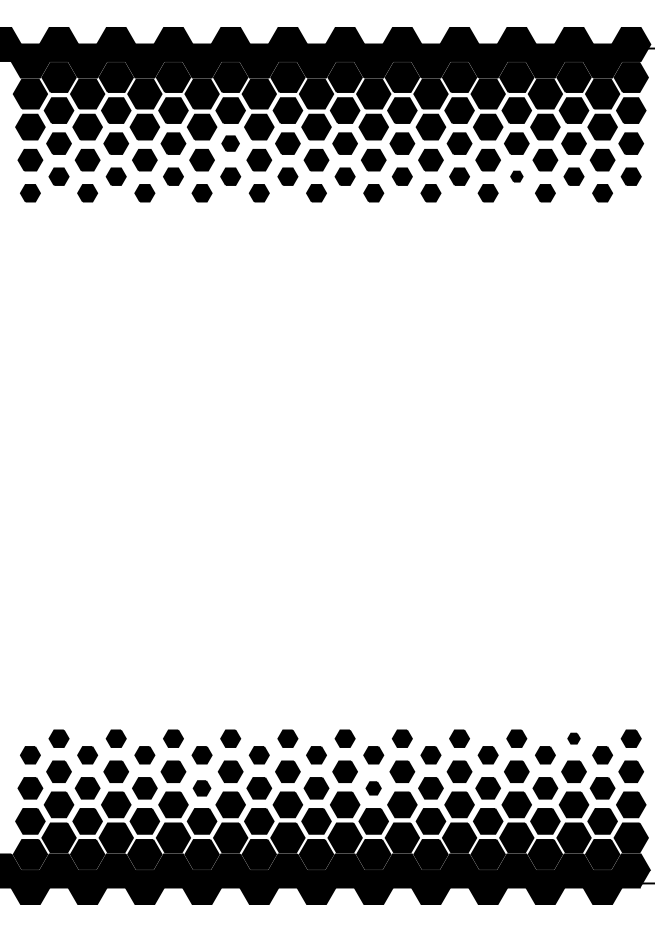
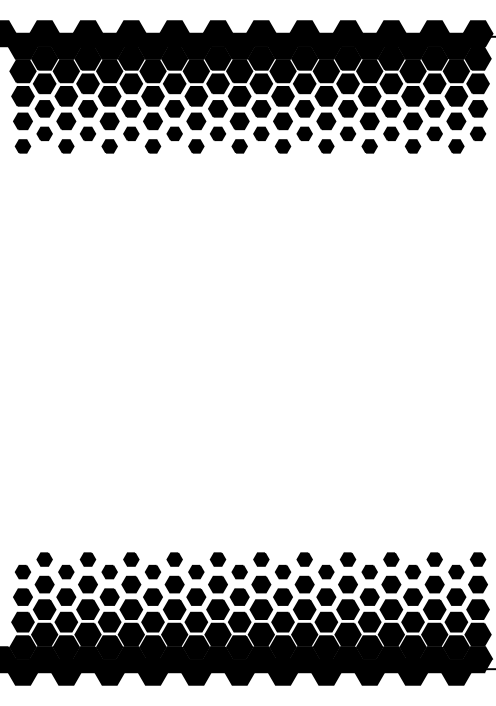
part: (230, 143) -> (174, 108), size x1.43
part: (516, 176) -> (391, 133), size x1.67
part: (573, 738) -> (434, 559), size x1.67
part: (201, 788) -> (152, 597), size x1.43
part: (373, 788) -> (282, 597), size x1.67

